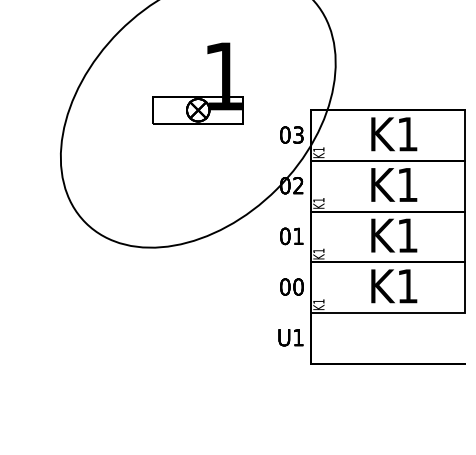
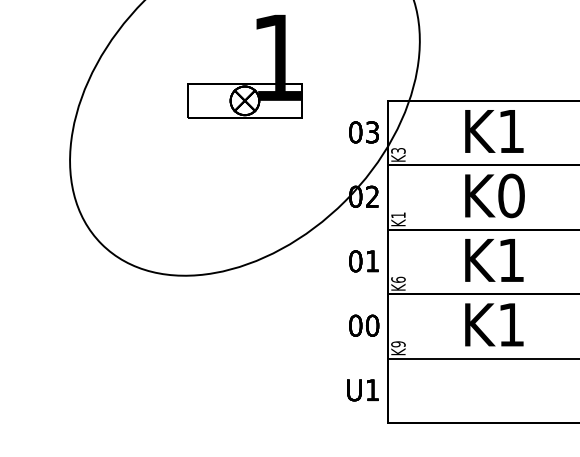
text: (318, 149) -> (397, 150), K1 -> K3
text: (407, 184) -> (511, 195), K1 -> K0
text: (318, 250) -> (397, 279), K1 -> K6
text: (318, 301) -> (397, 344), K1 -> K9

